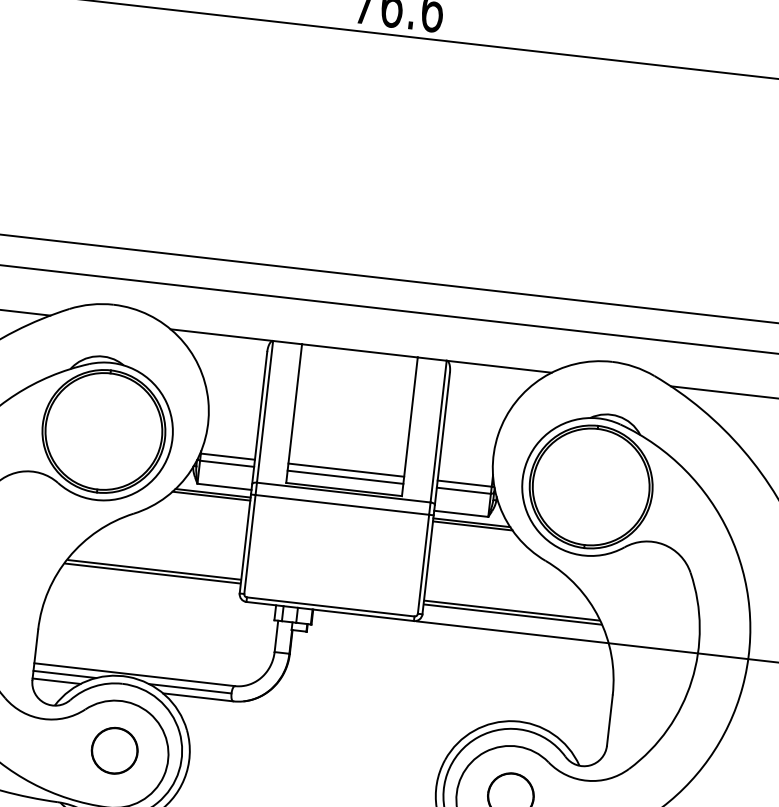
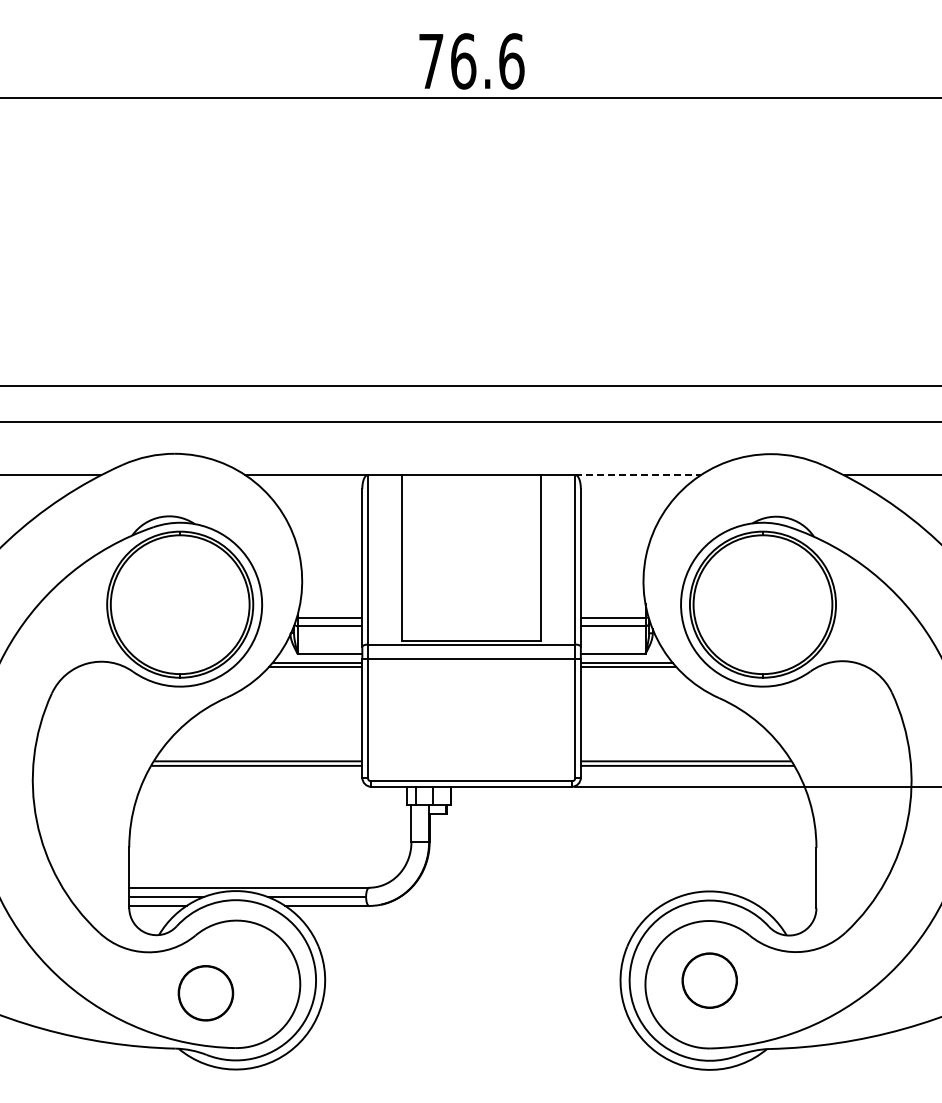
line: (499, 367) -> (638, 475), solid -> dashed
line: (346, 469) -> (471, 617), removed
line: (345, 477) -> (471, 626), removed
part: (114, 750) -> (205, 993), moved

